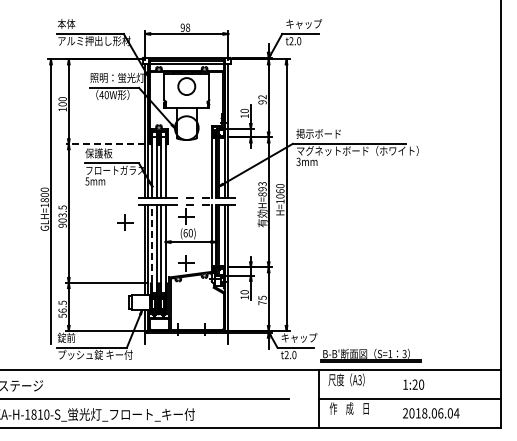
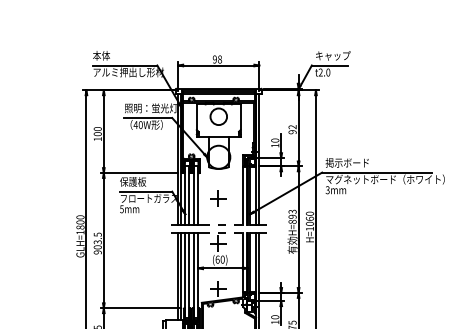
line: (105, 144) -> (139, 173), dashed -> solid
part: (125, 222) -> (218, 198), moved
line: (152, 249) -> (185, 275), dashed -> solid

